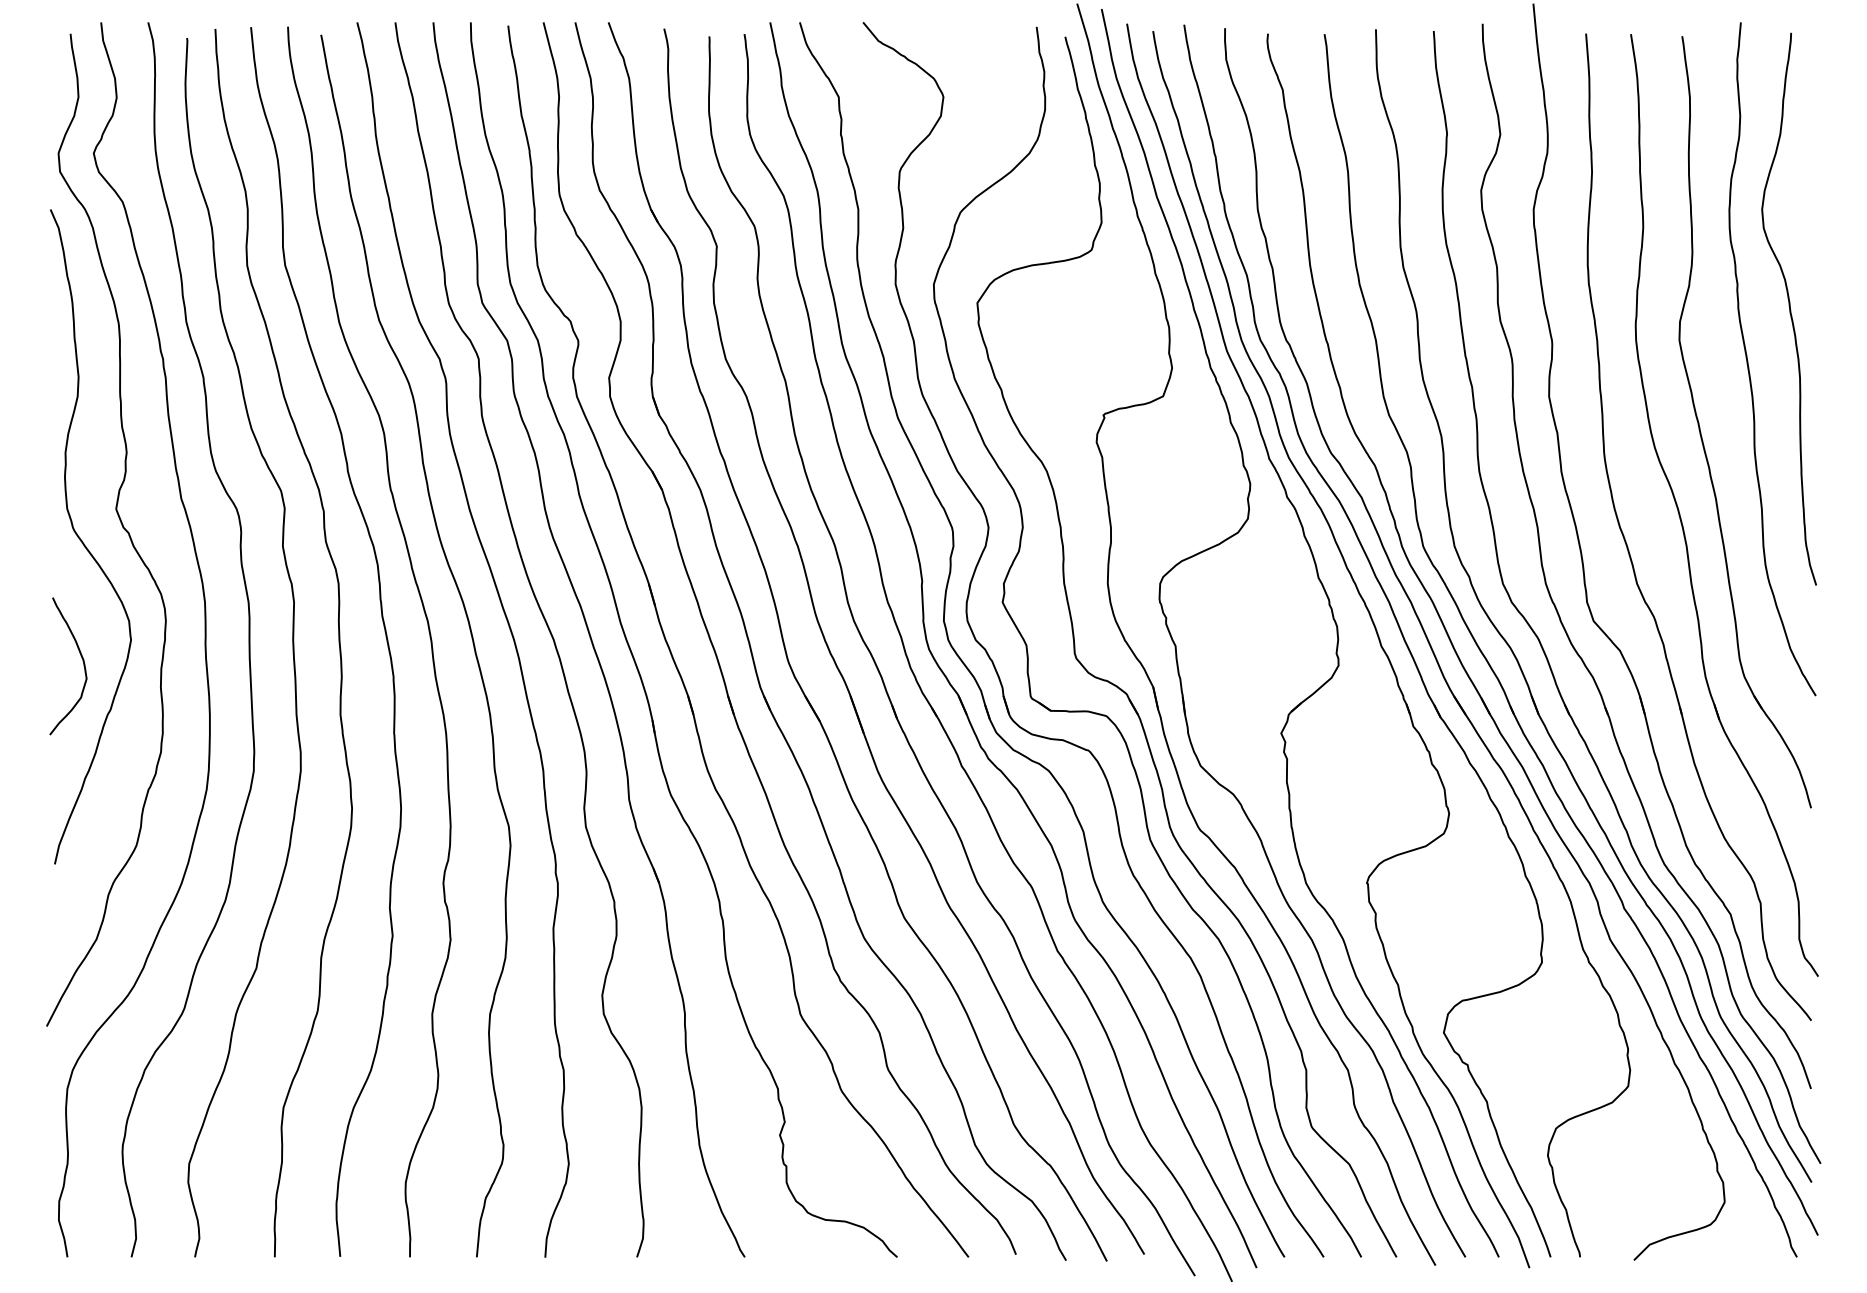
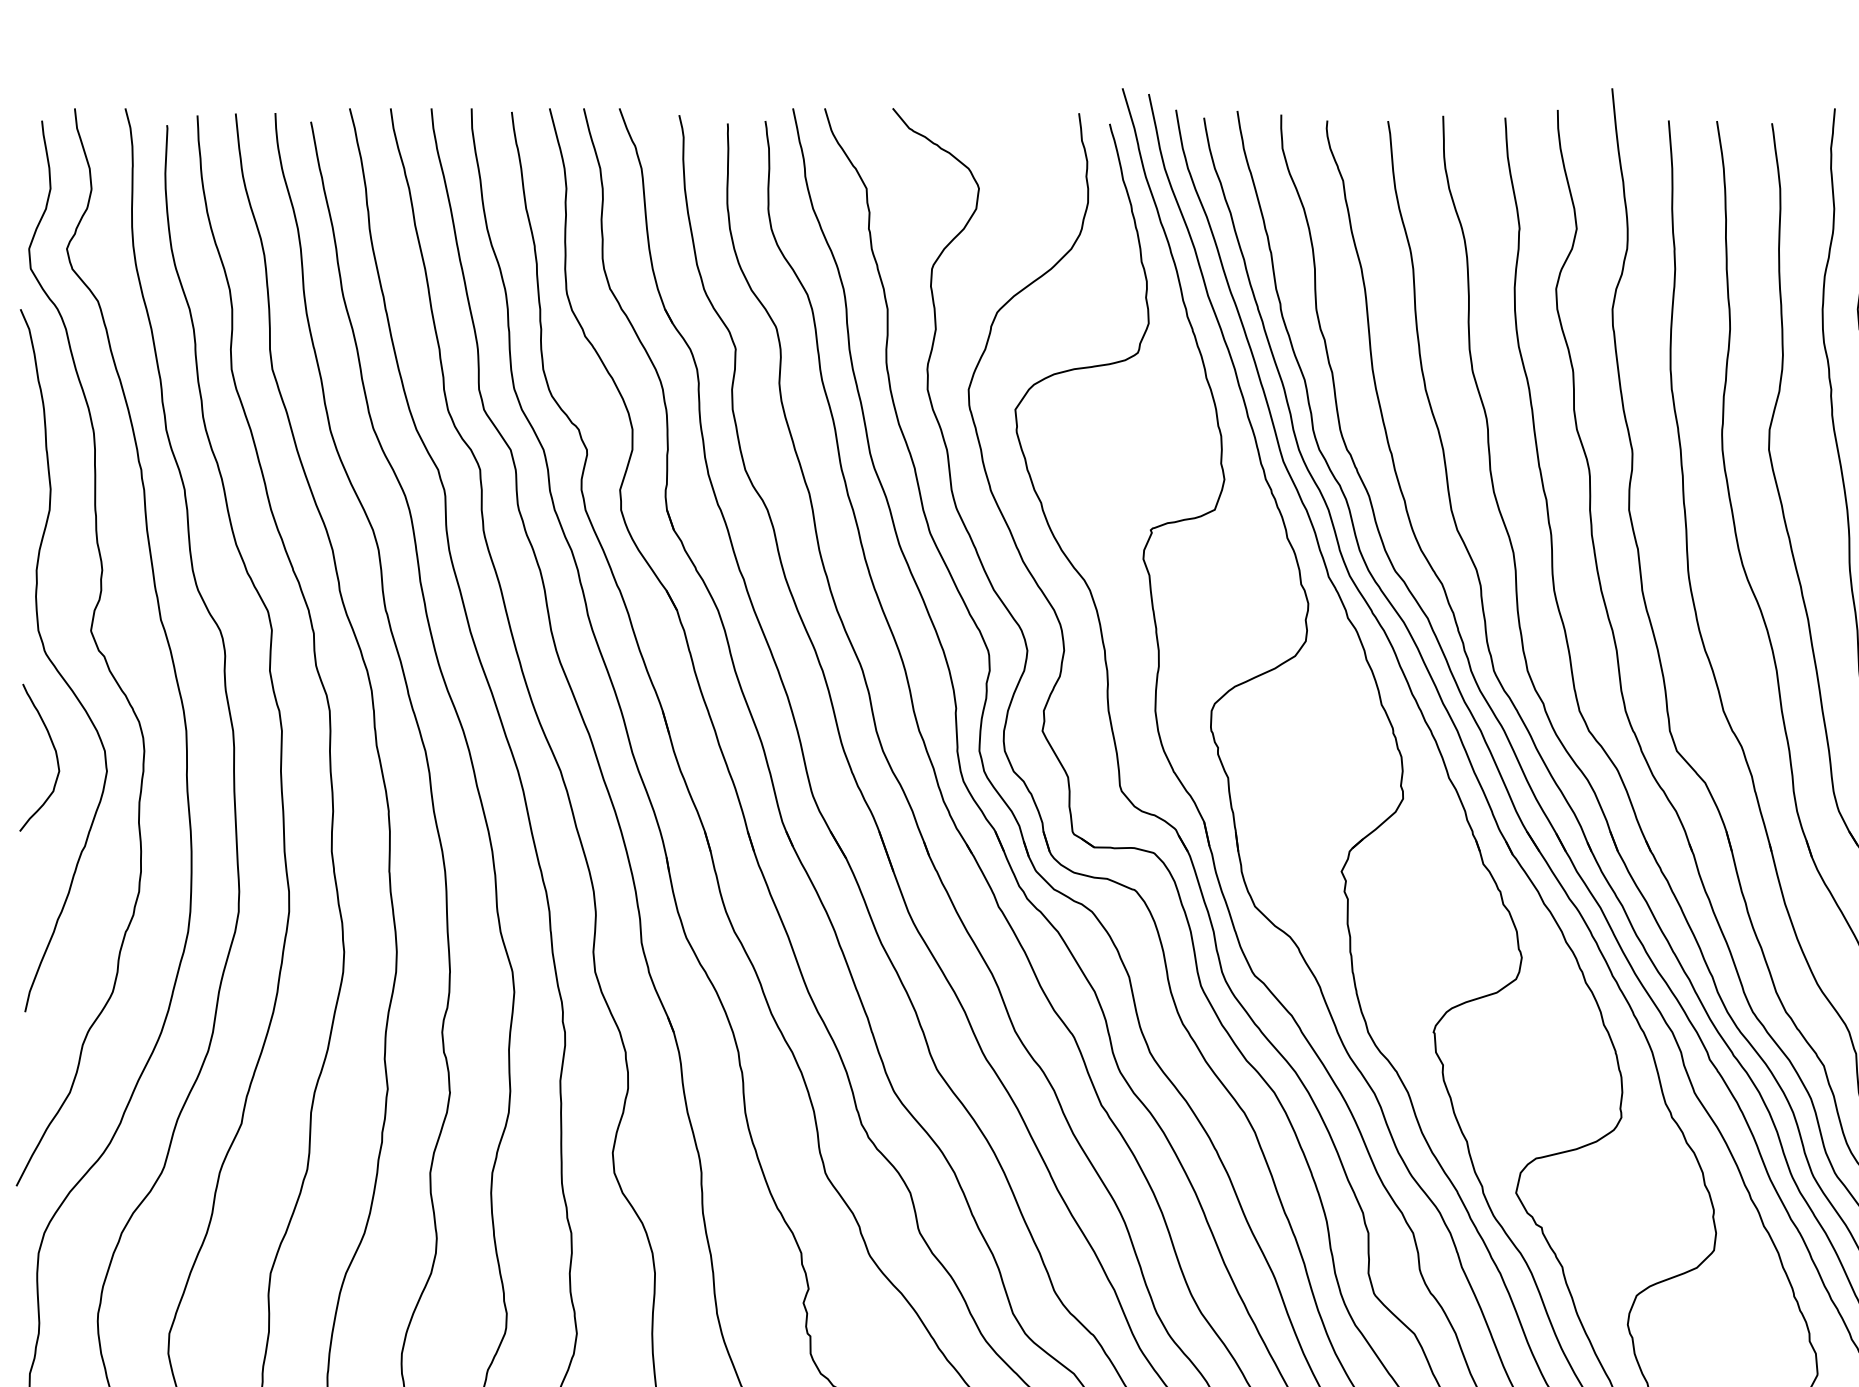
curve: (82, 661) -> (54, 752), moved

